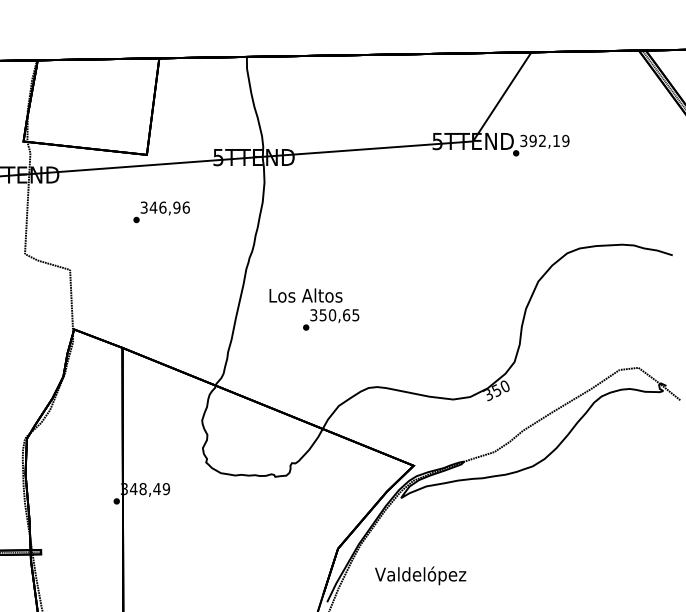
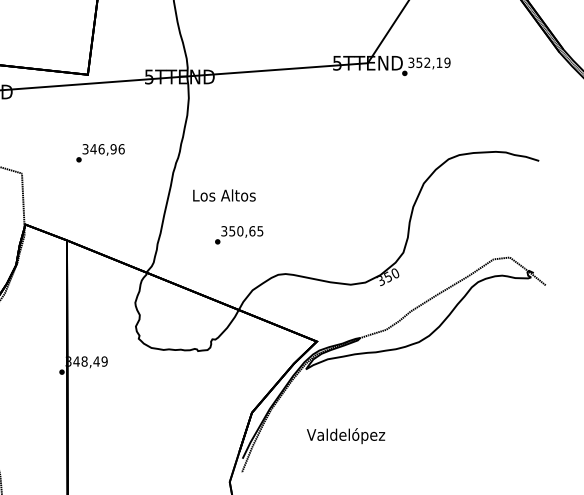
text: (532, 140) -> (418, 62), 392,19 -> 352,19
text: (161, 212) -> (100, 153), moved
text: (331, 319) -> (239, 234), moved
text: (420, 575) -> (345, 435), moved

